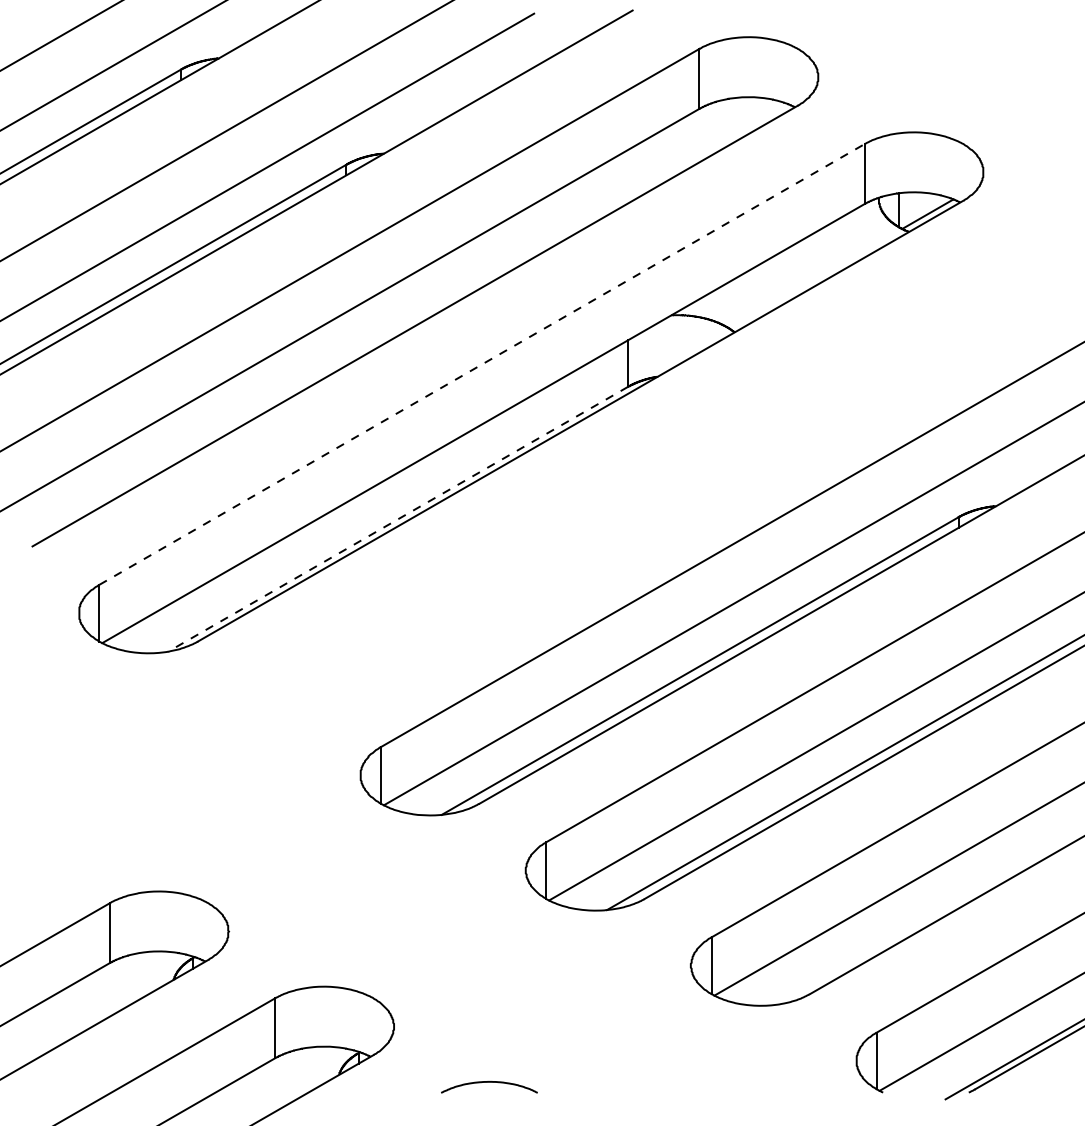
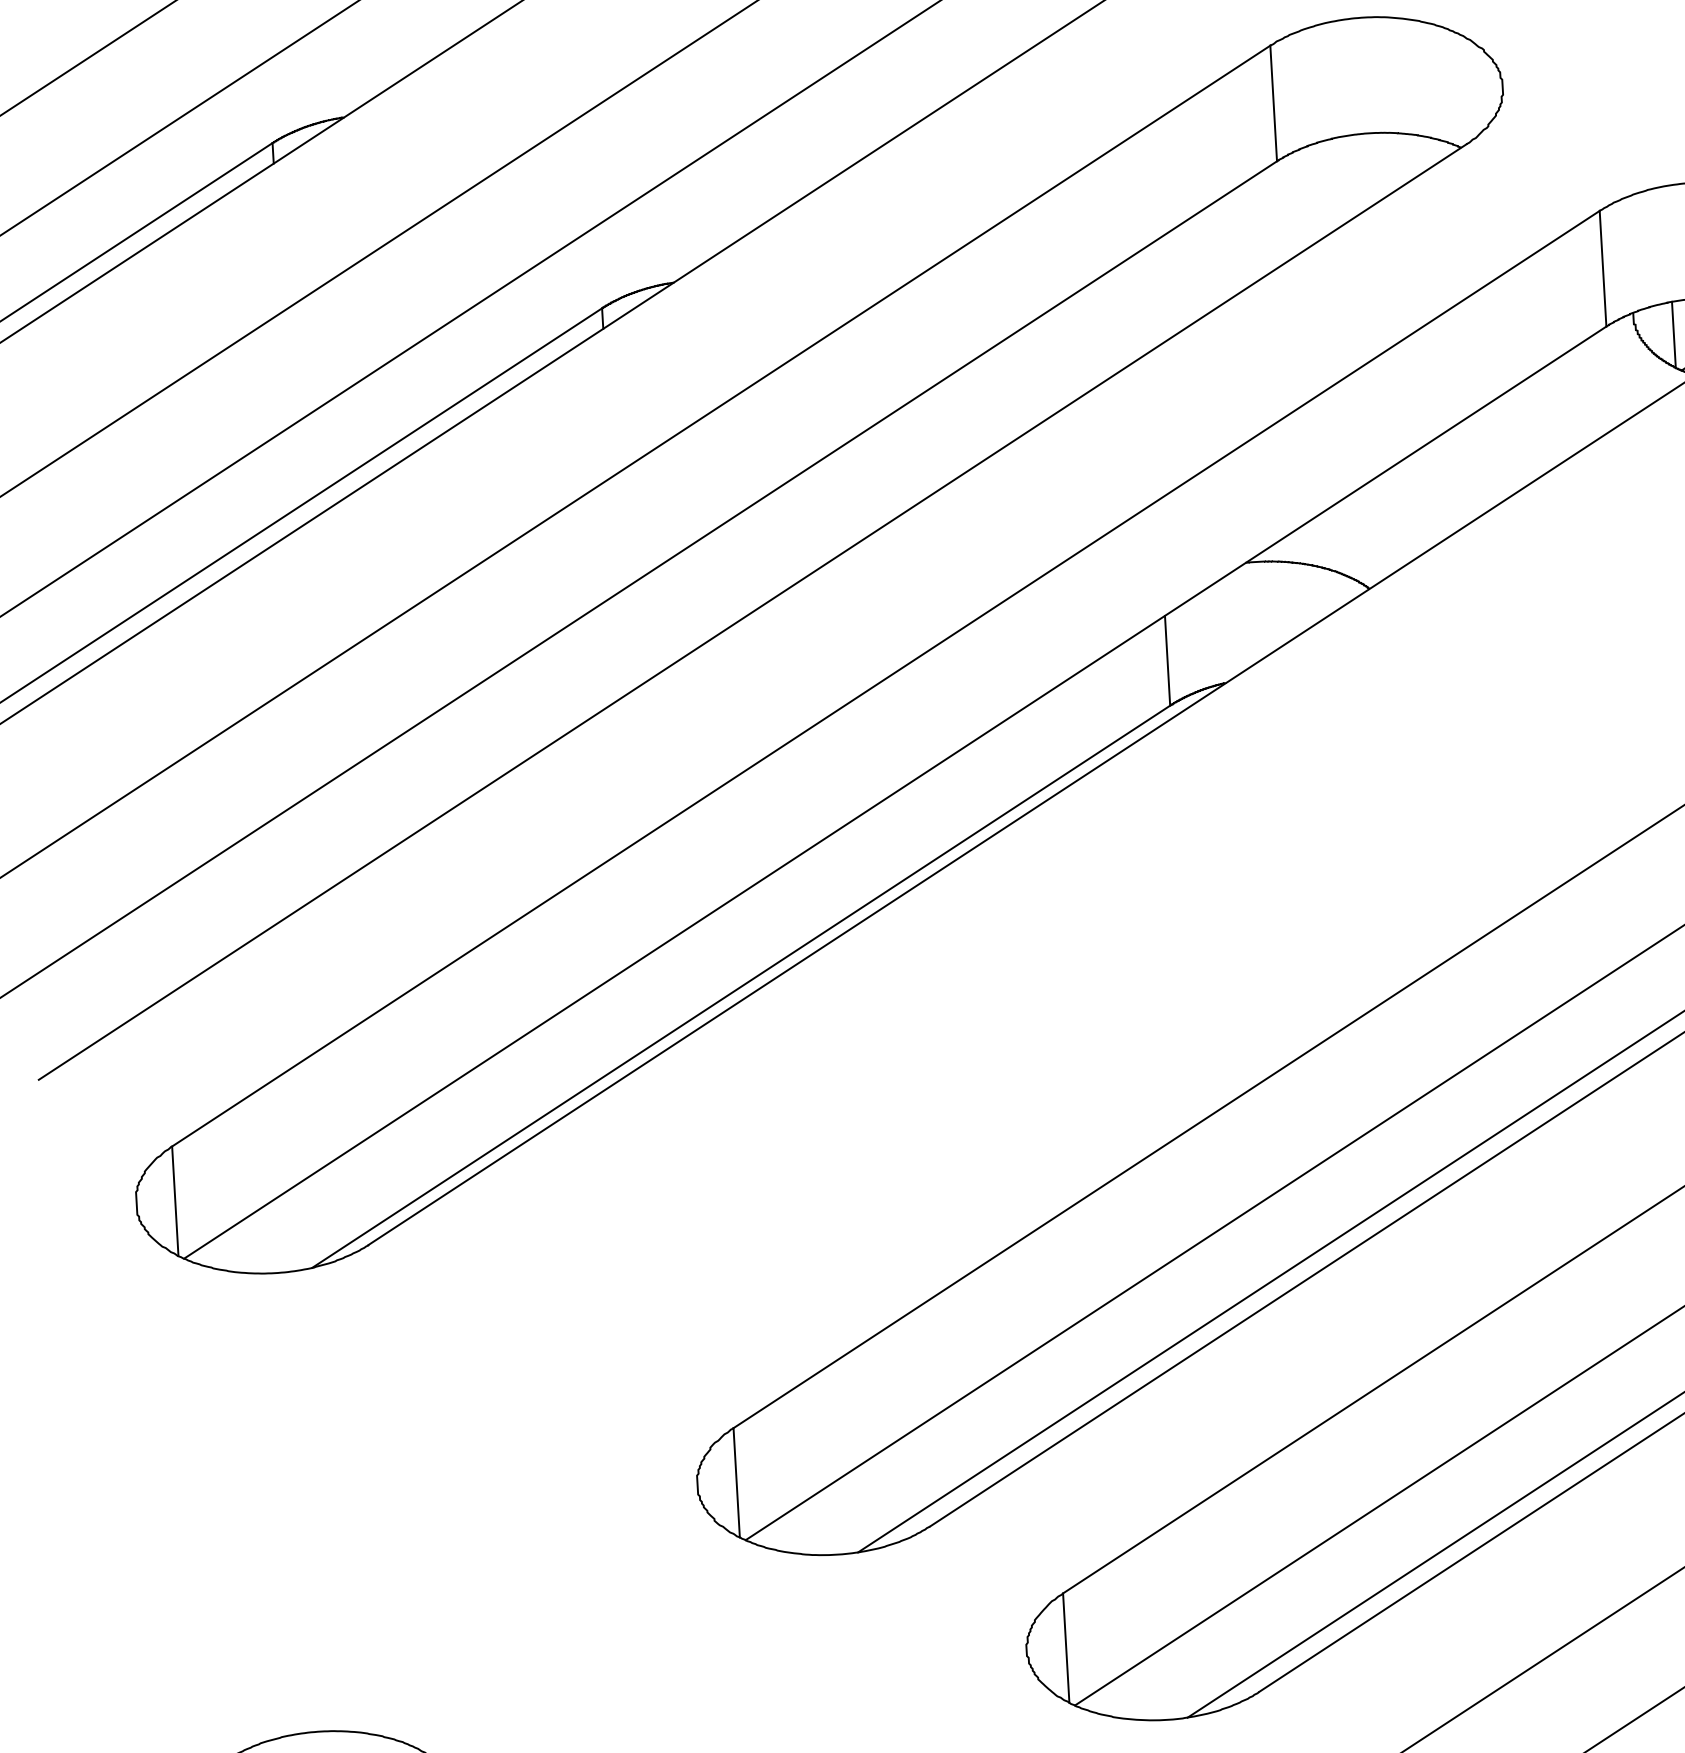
line: (482, 364) -> (886, 678), dashed -> solid
line: (397, 519) -> (740, 987), dashed -> solid

